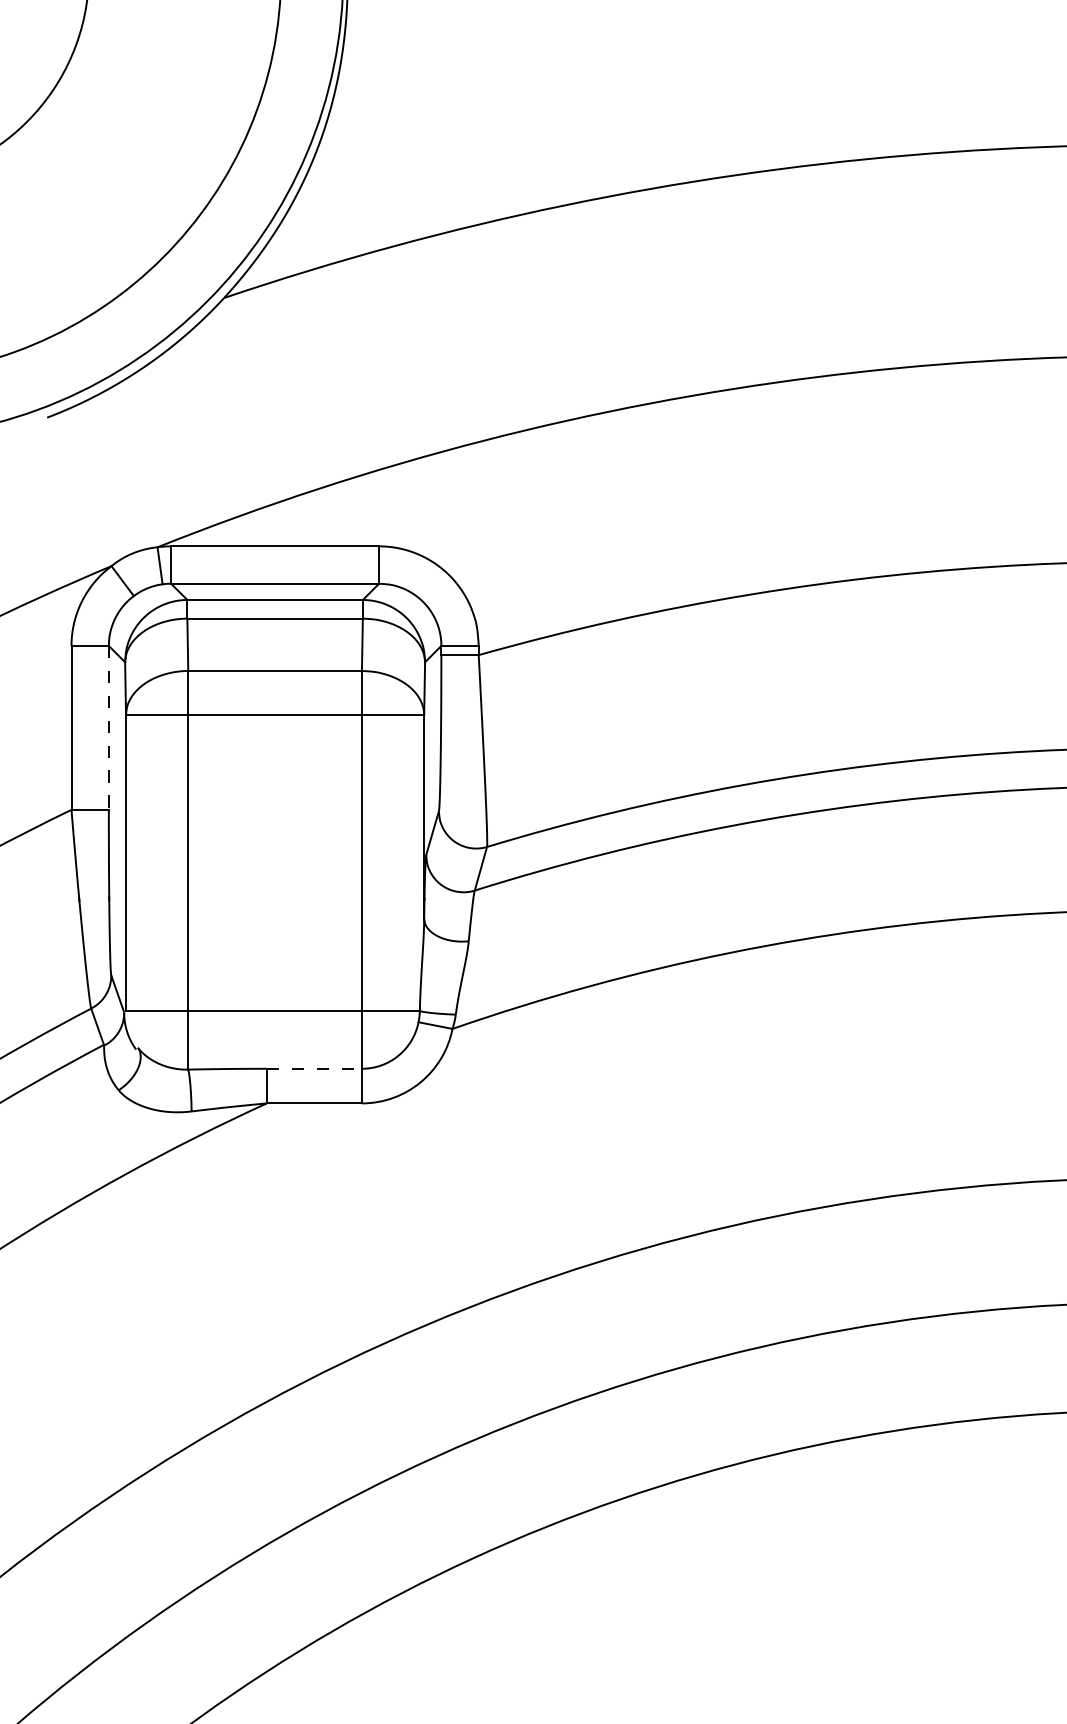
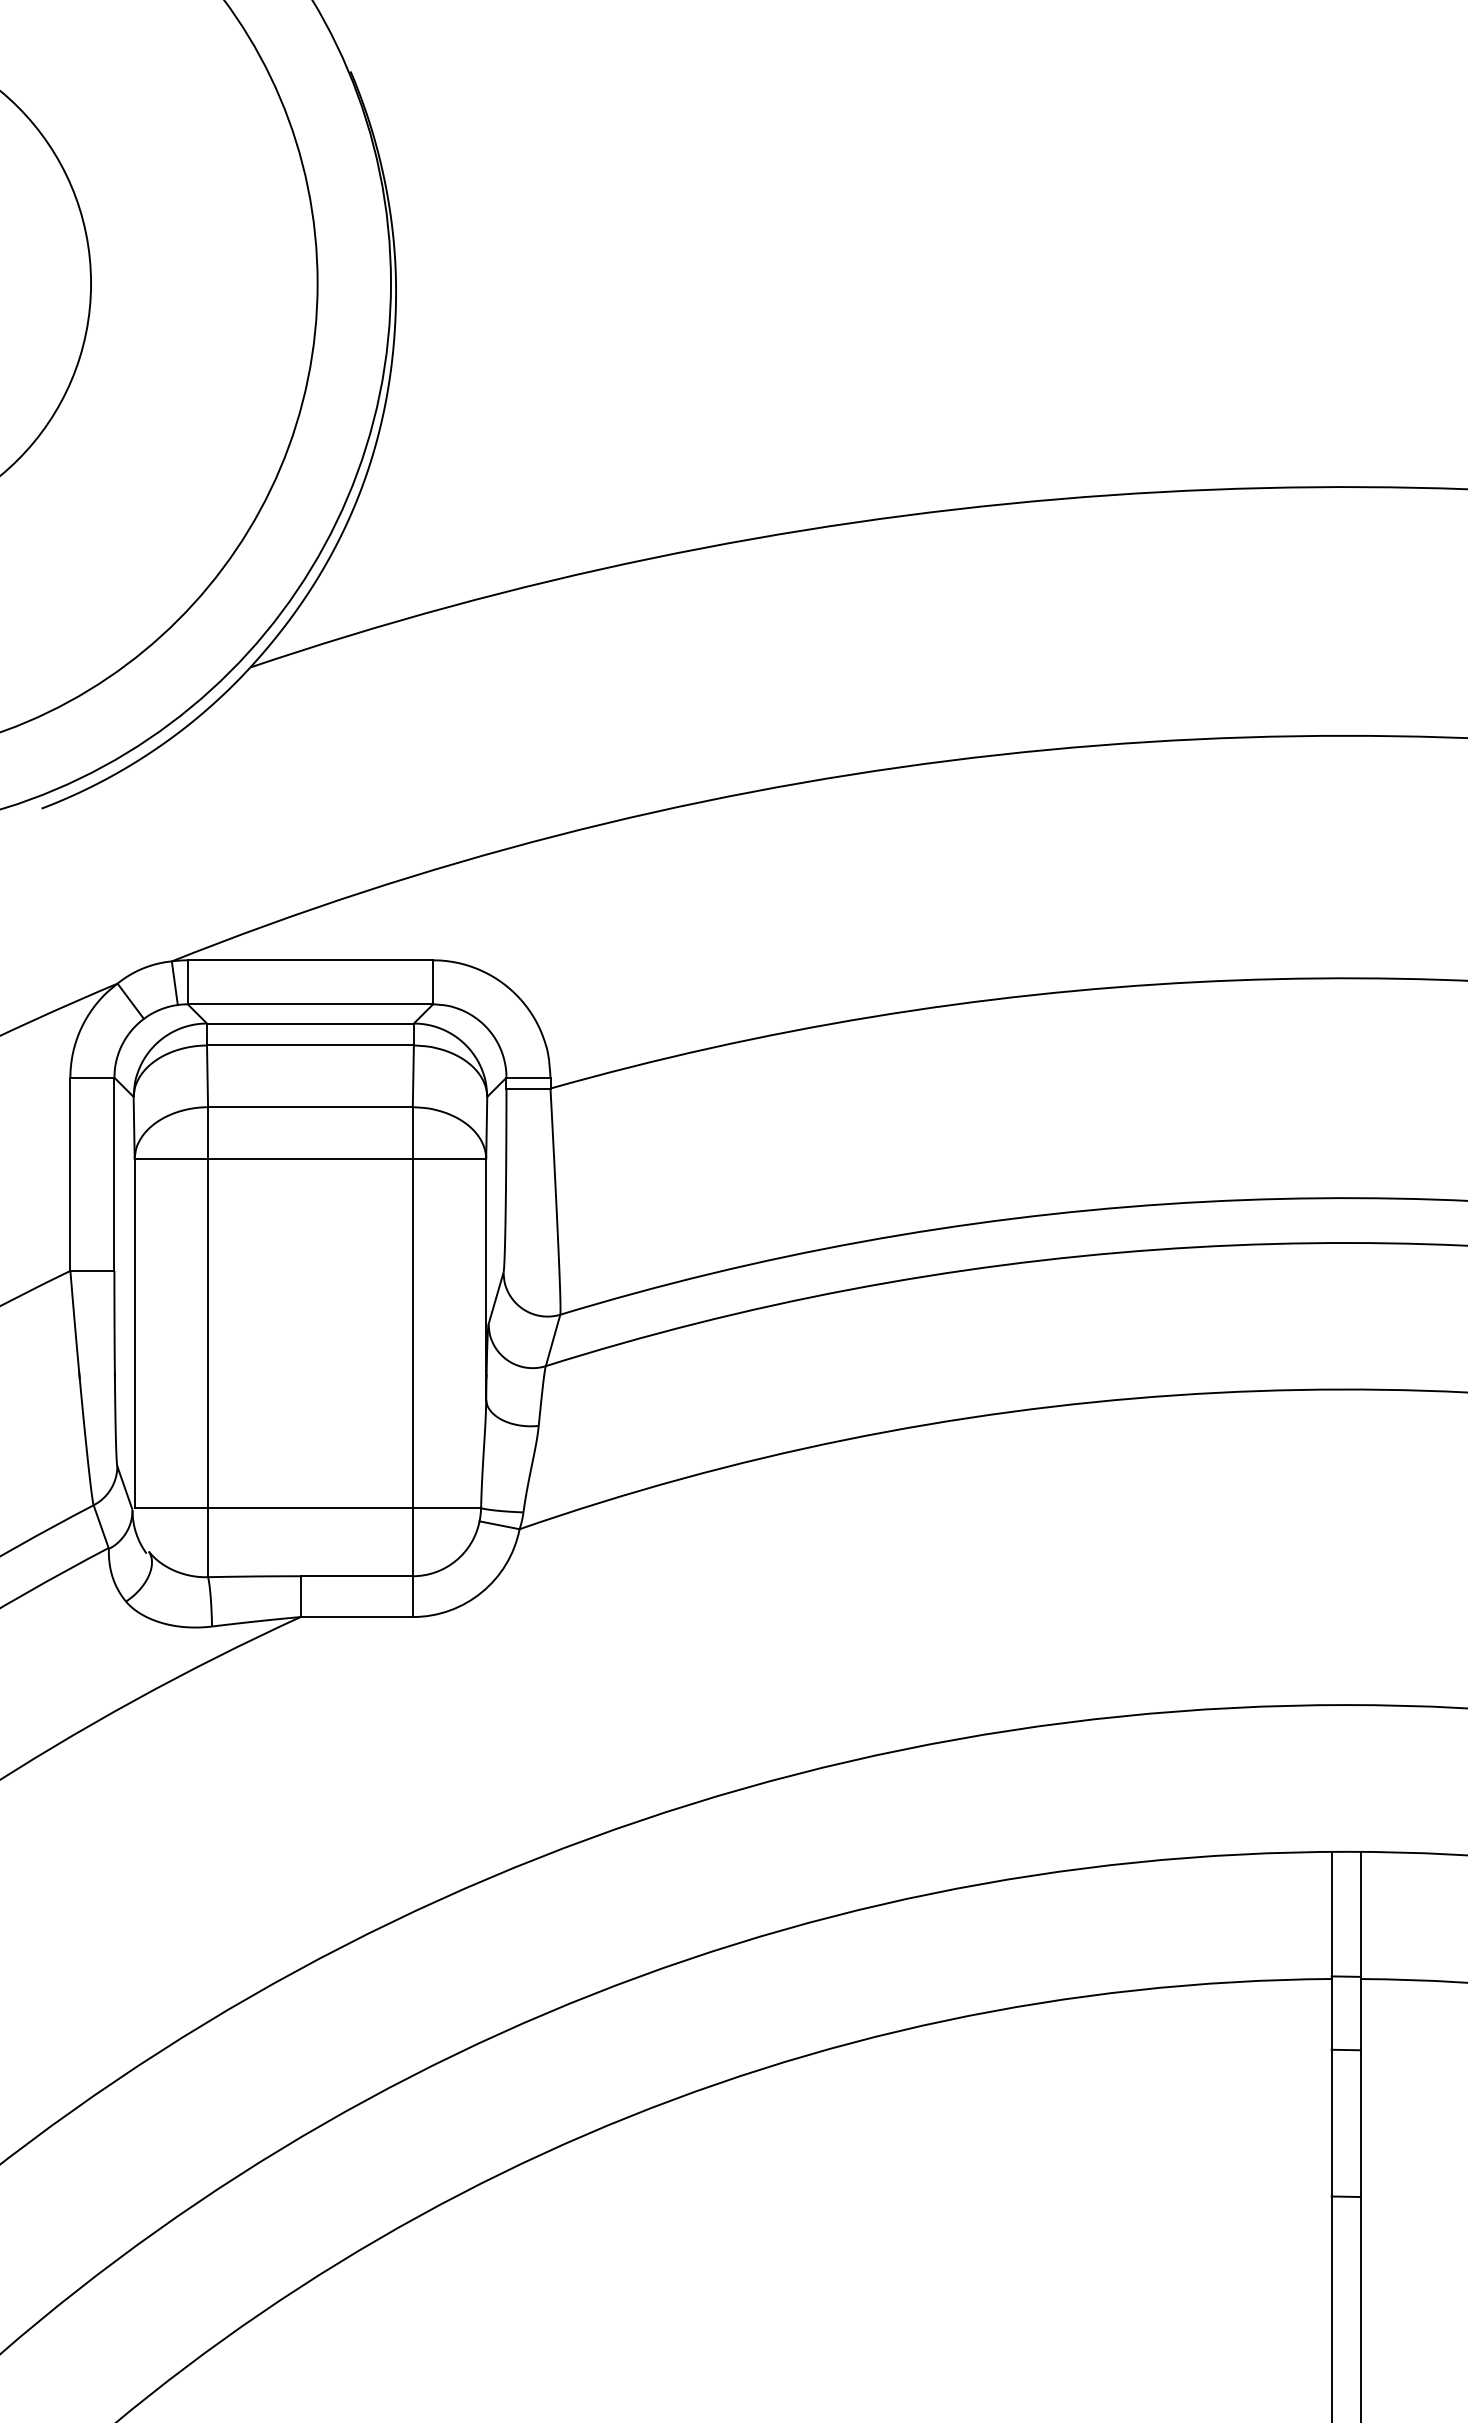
line: (108, 728) -> (114, 1174), dashed -> solid
line: (315, 1069) -> (357, 1576), dashed -> solid

